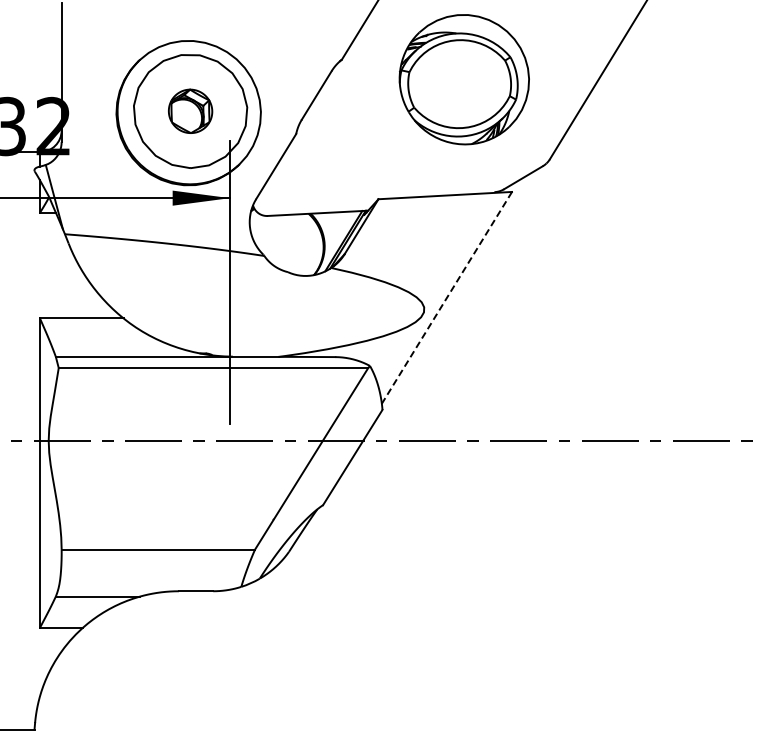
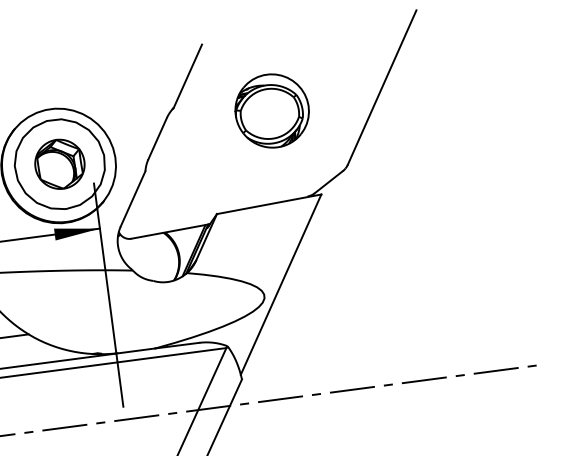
part: (464, 79) -> (272, 110), size x0.71
part: (190, 111) -> (59, 164), size x1.43
line: (446, 298) -> (280, 285), dashed -> solid

